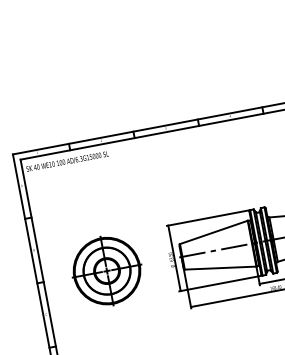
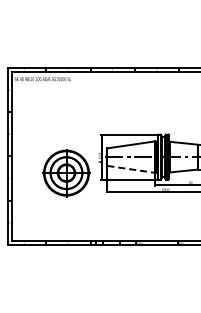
line: (220, 268) -> (131, 169), solid -> dashed
part: (107, 271) -> (66, 173), moved

